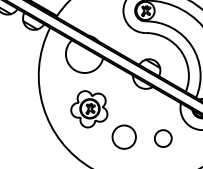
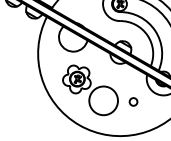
circle: (124, 136) -> (103, 100), size x1.6
circle: (163, 138) -> (133, 101), size x0.6

